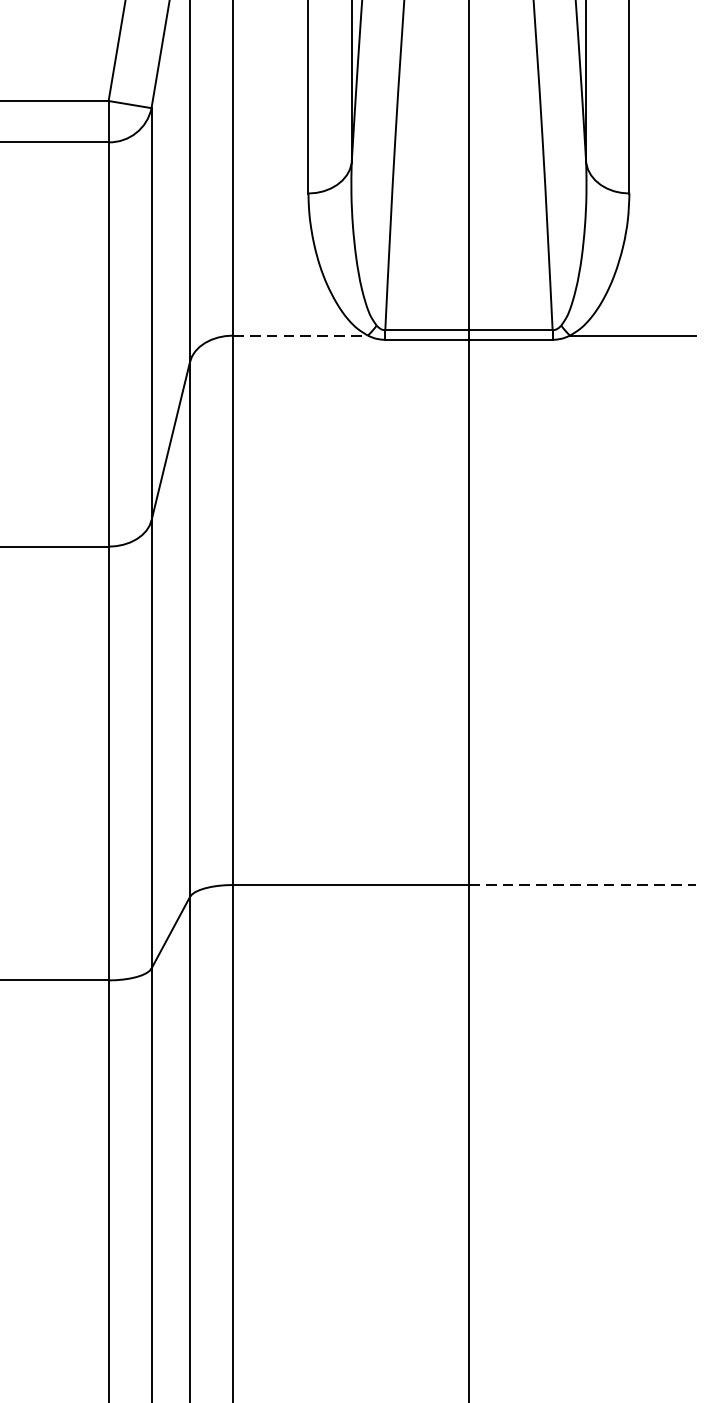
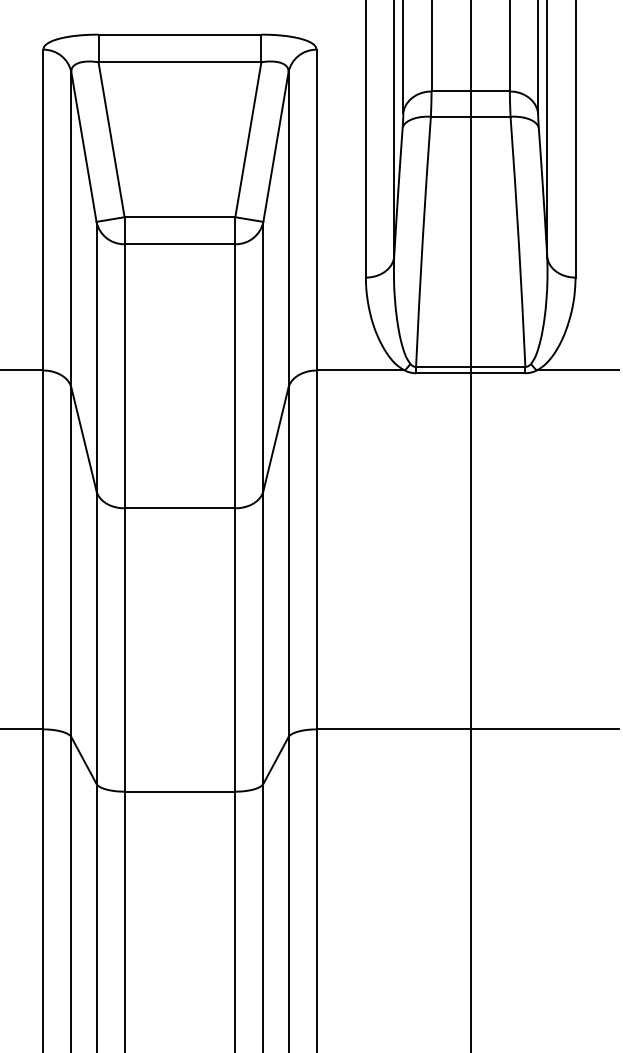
line: (301, 335) -> (361, 370), dashed -> solid
line: (583, 885) -> (545, 729), dashed -> solid

